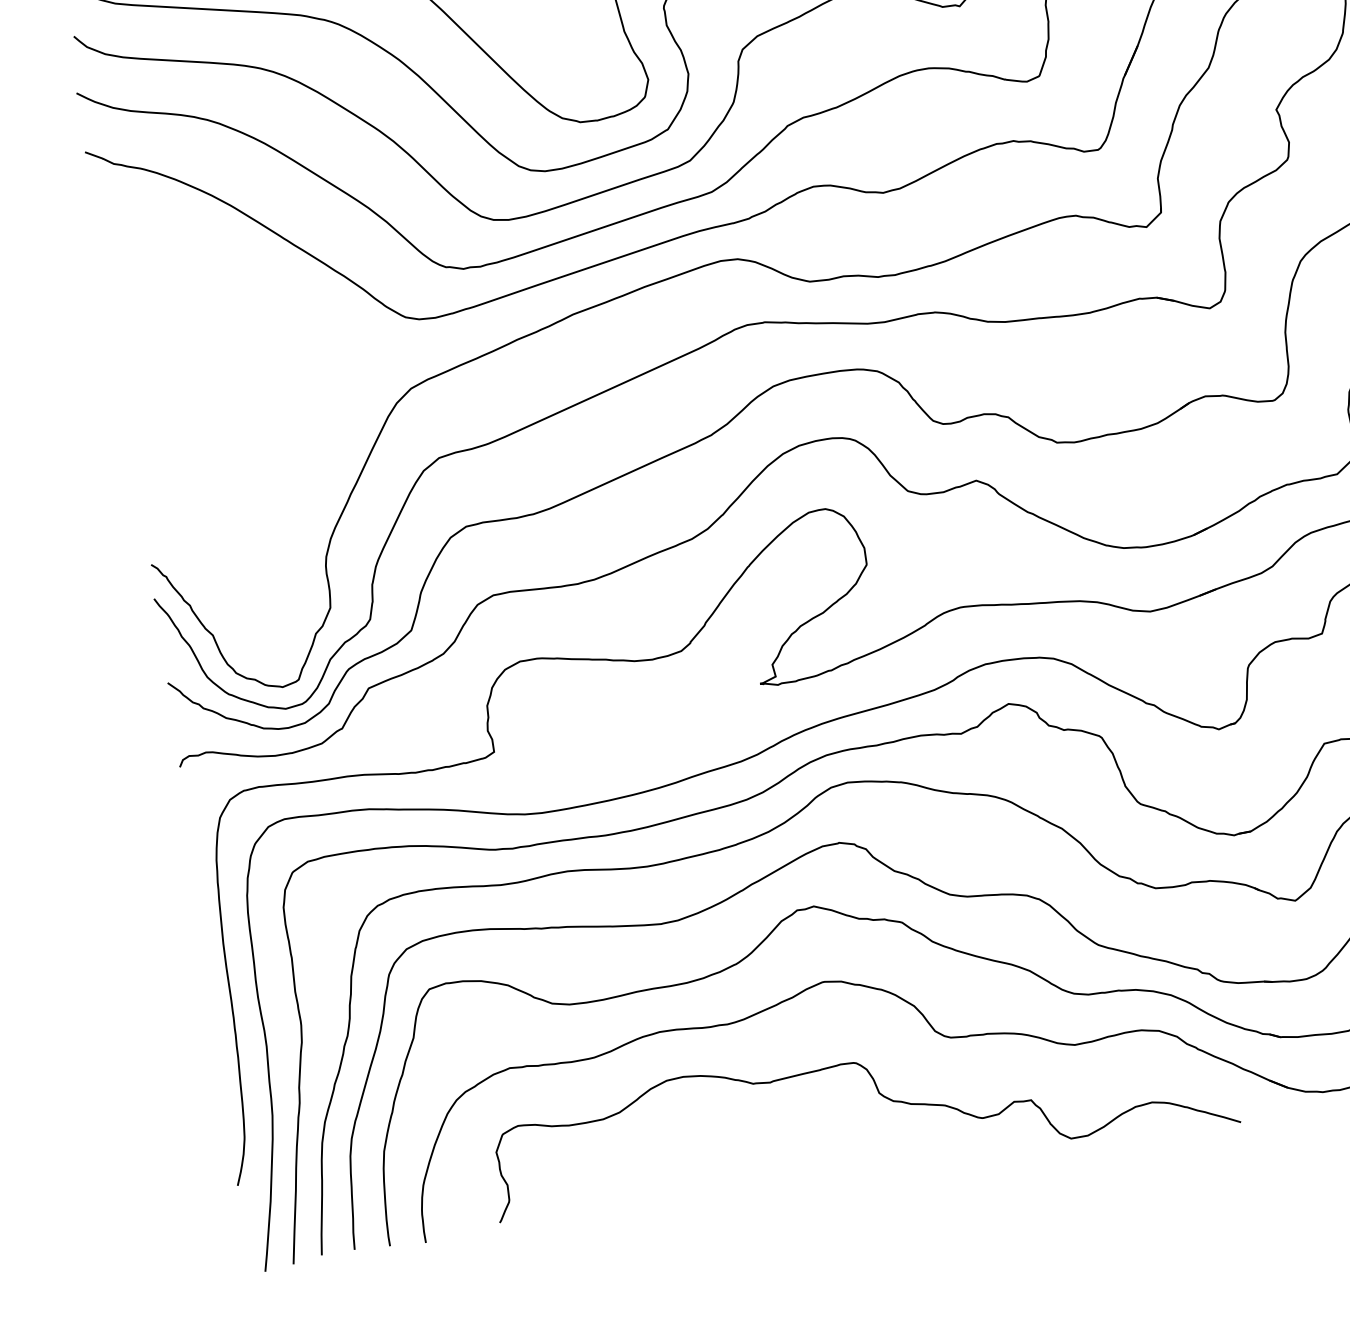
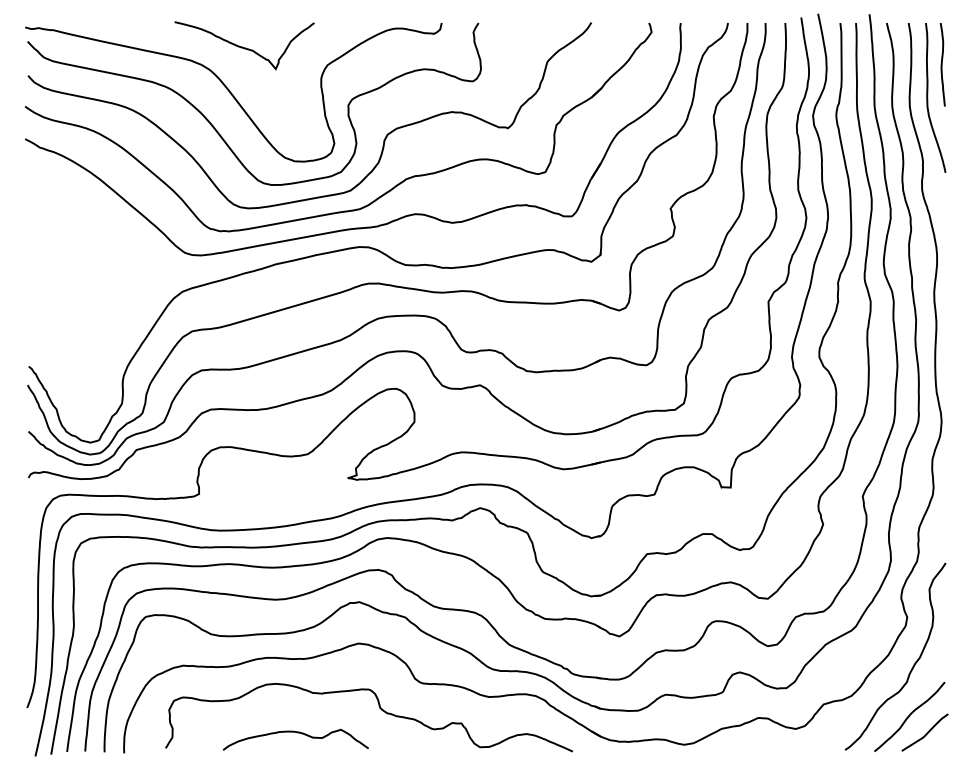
curve: (735, 1161) -> (297, 733), added

